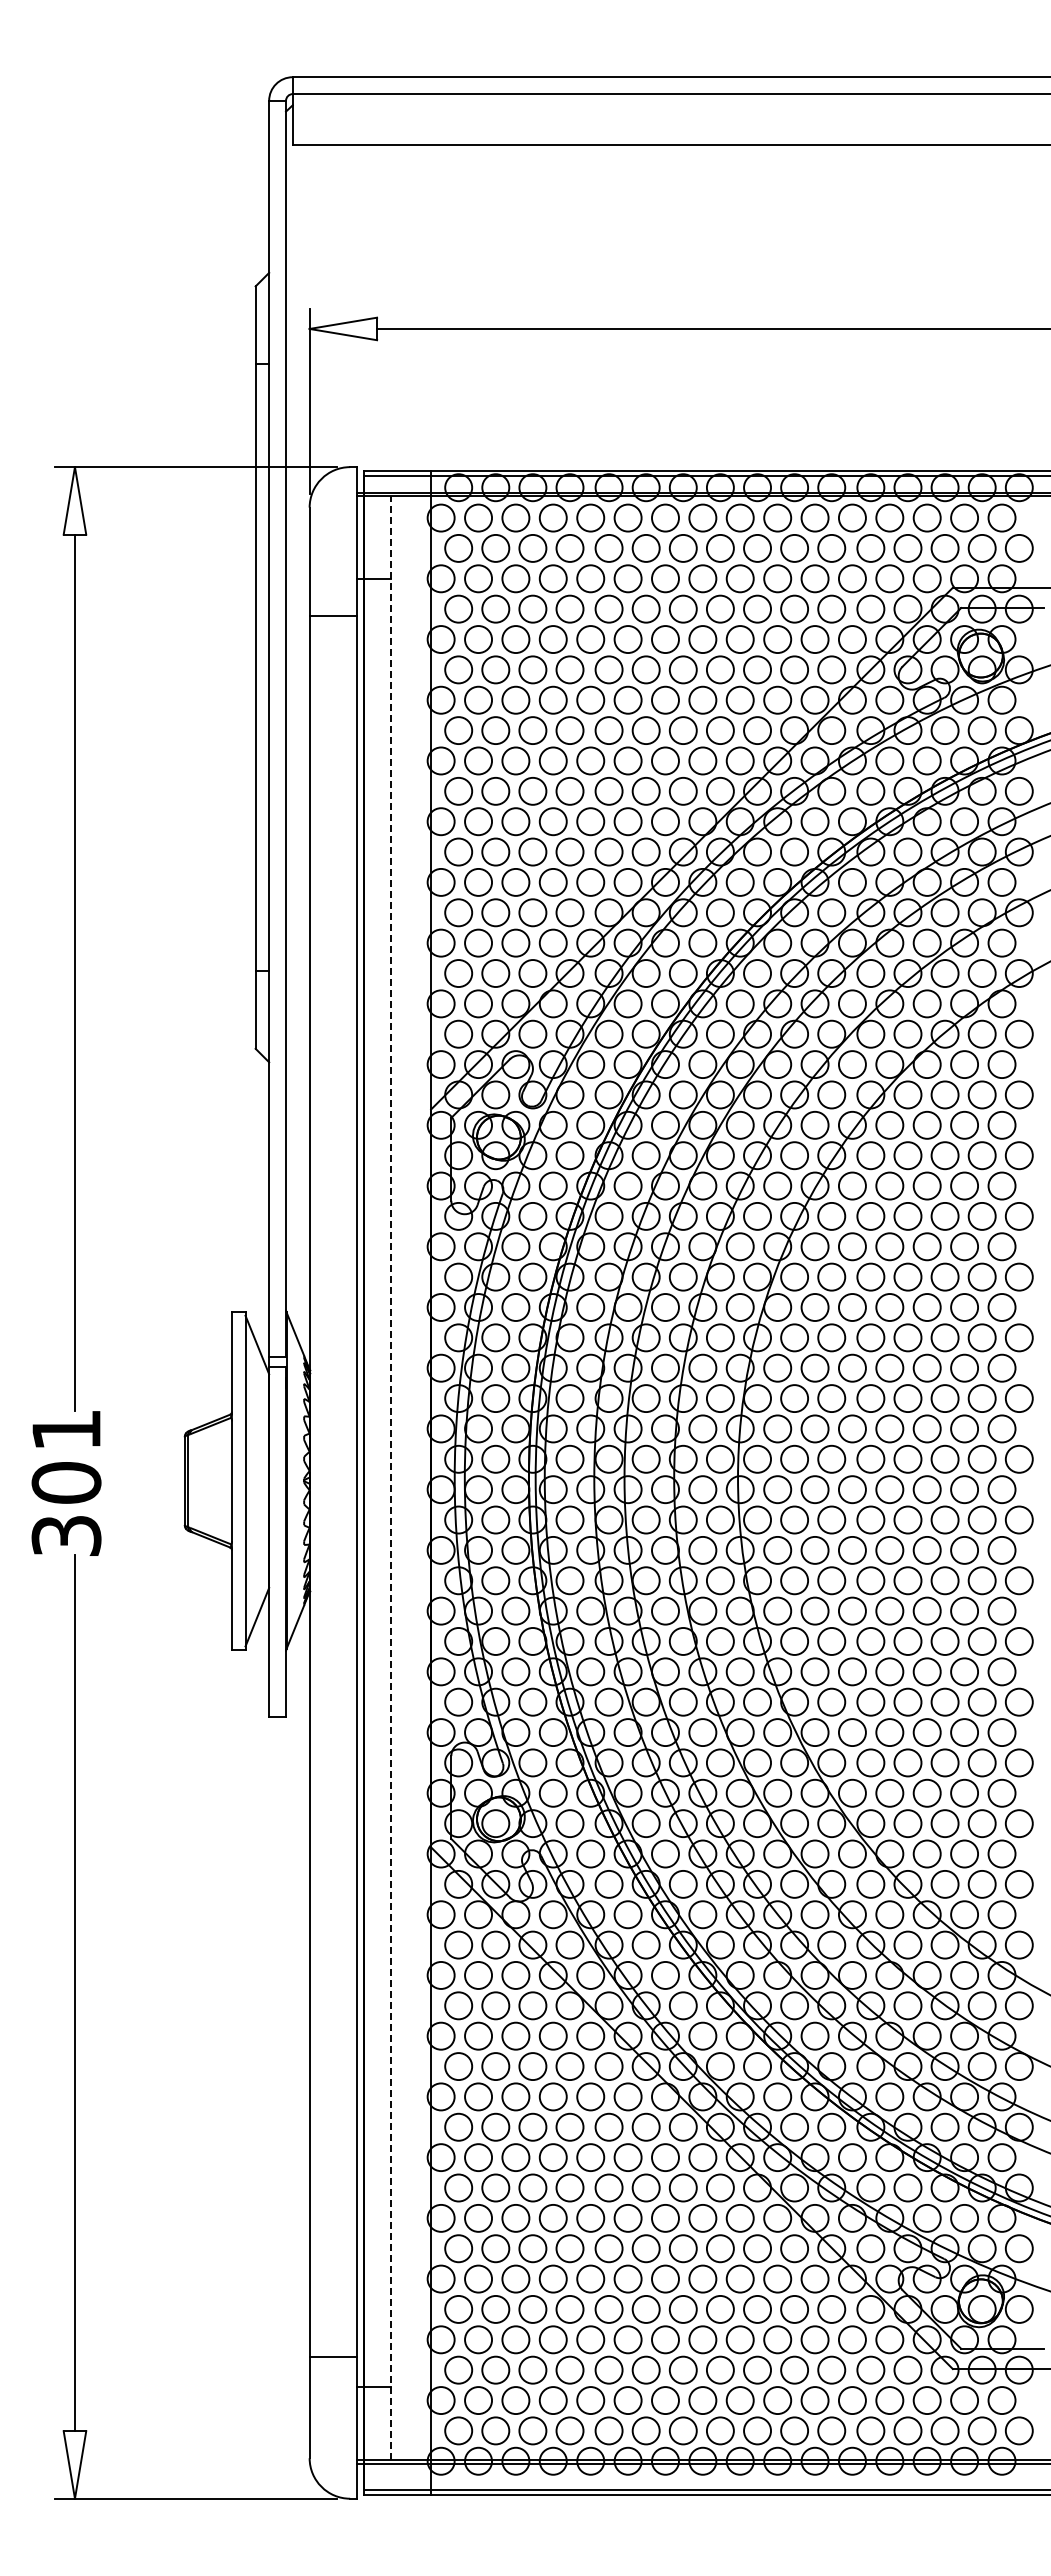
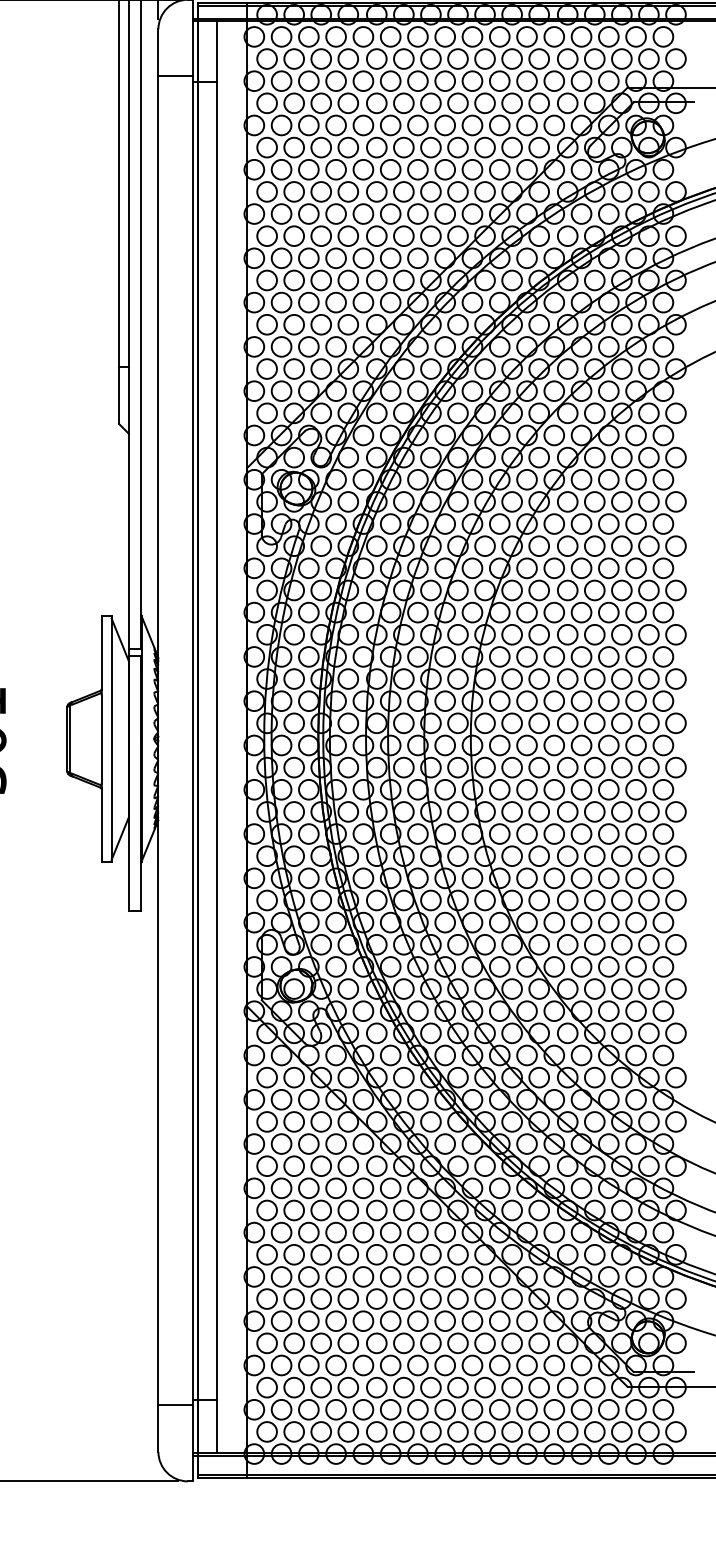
line: (332, 616) -> (175, 76), moved
line: (390, 1478) -> (217, 737), dashed -> solid
line: (332, 2356) -> (175, 1404), moved

